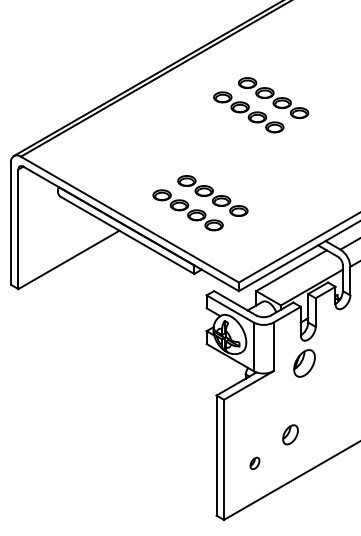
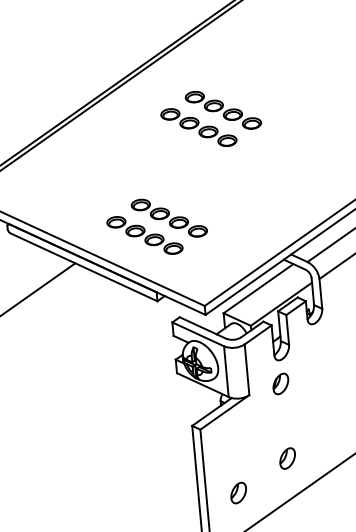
part: (304, 362) -> (280, 383), size x0.71
part: (290, 434) -> (287, 458), moved
part: (254, 463) -> (238, 493), size x1.67

